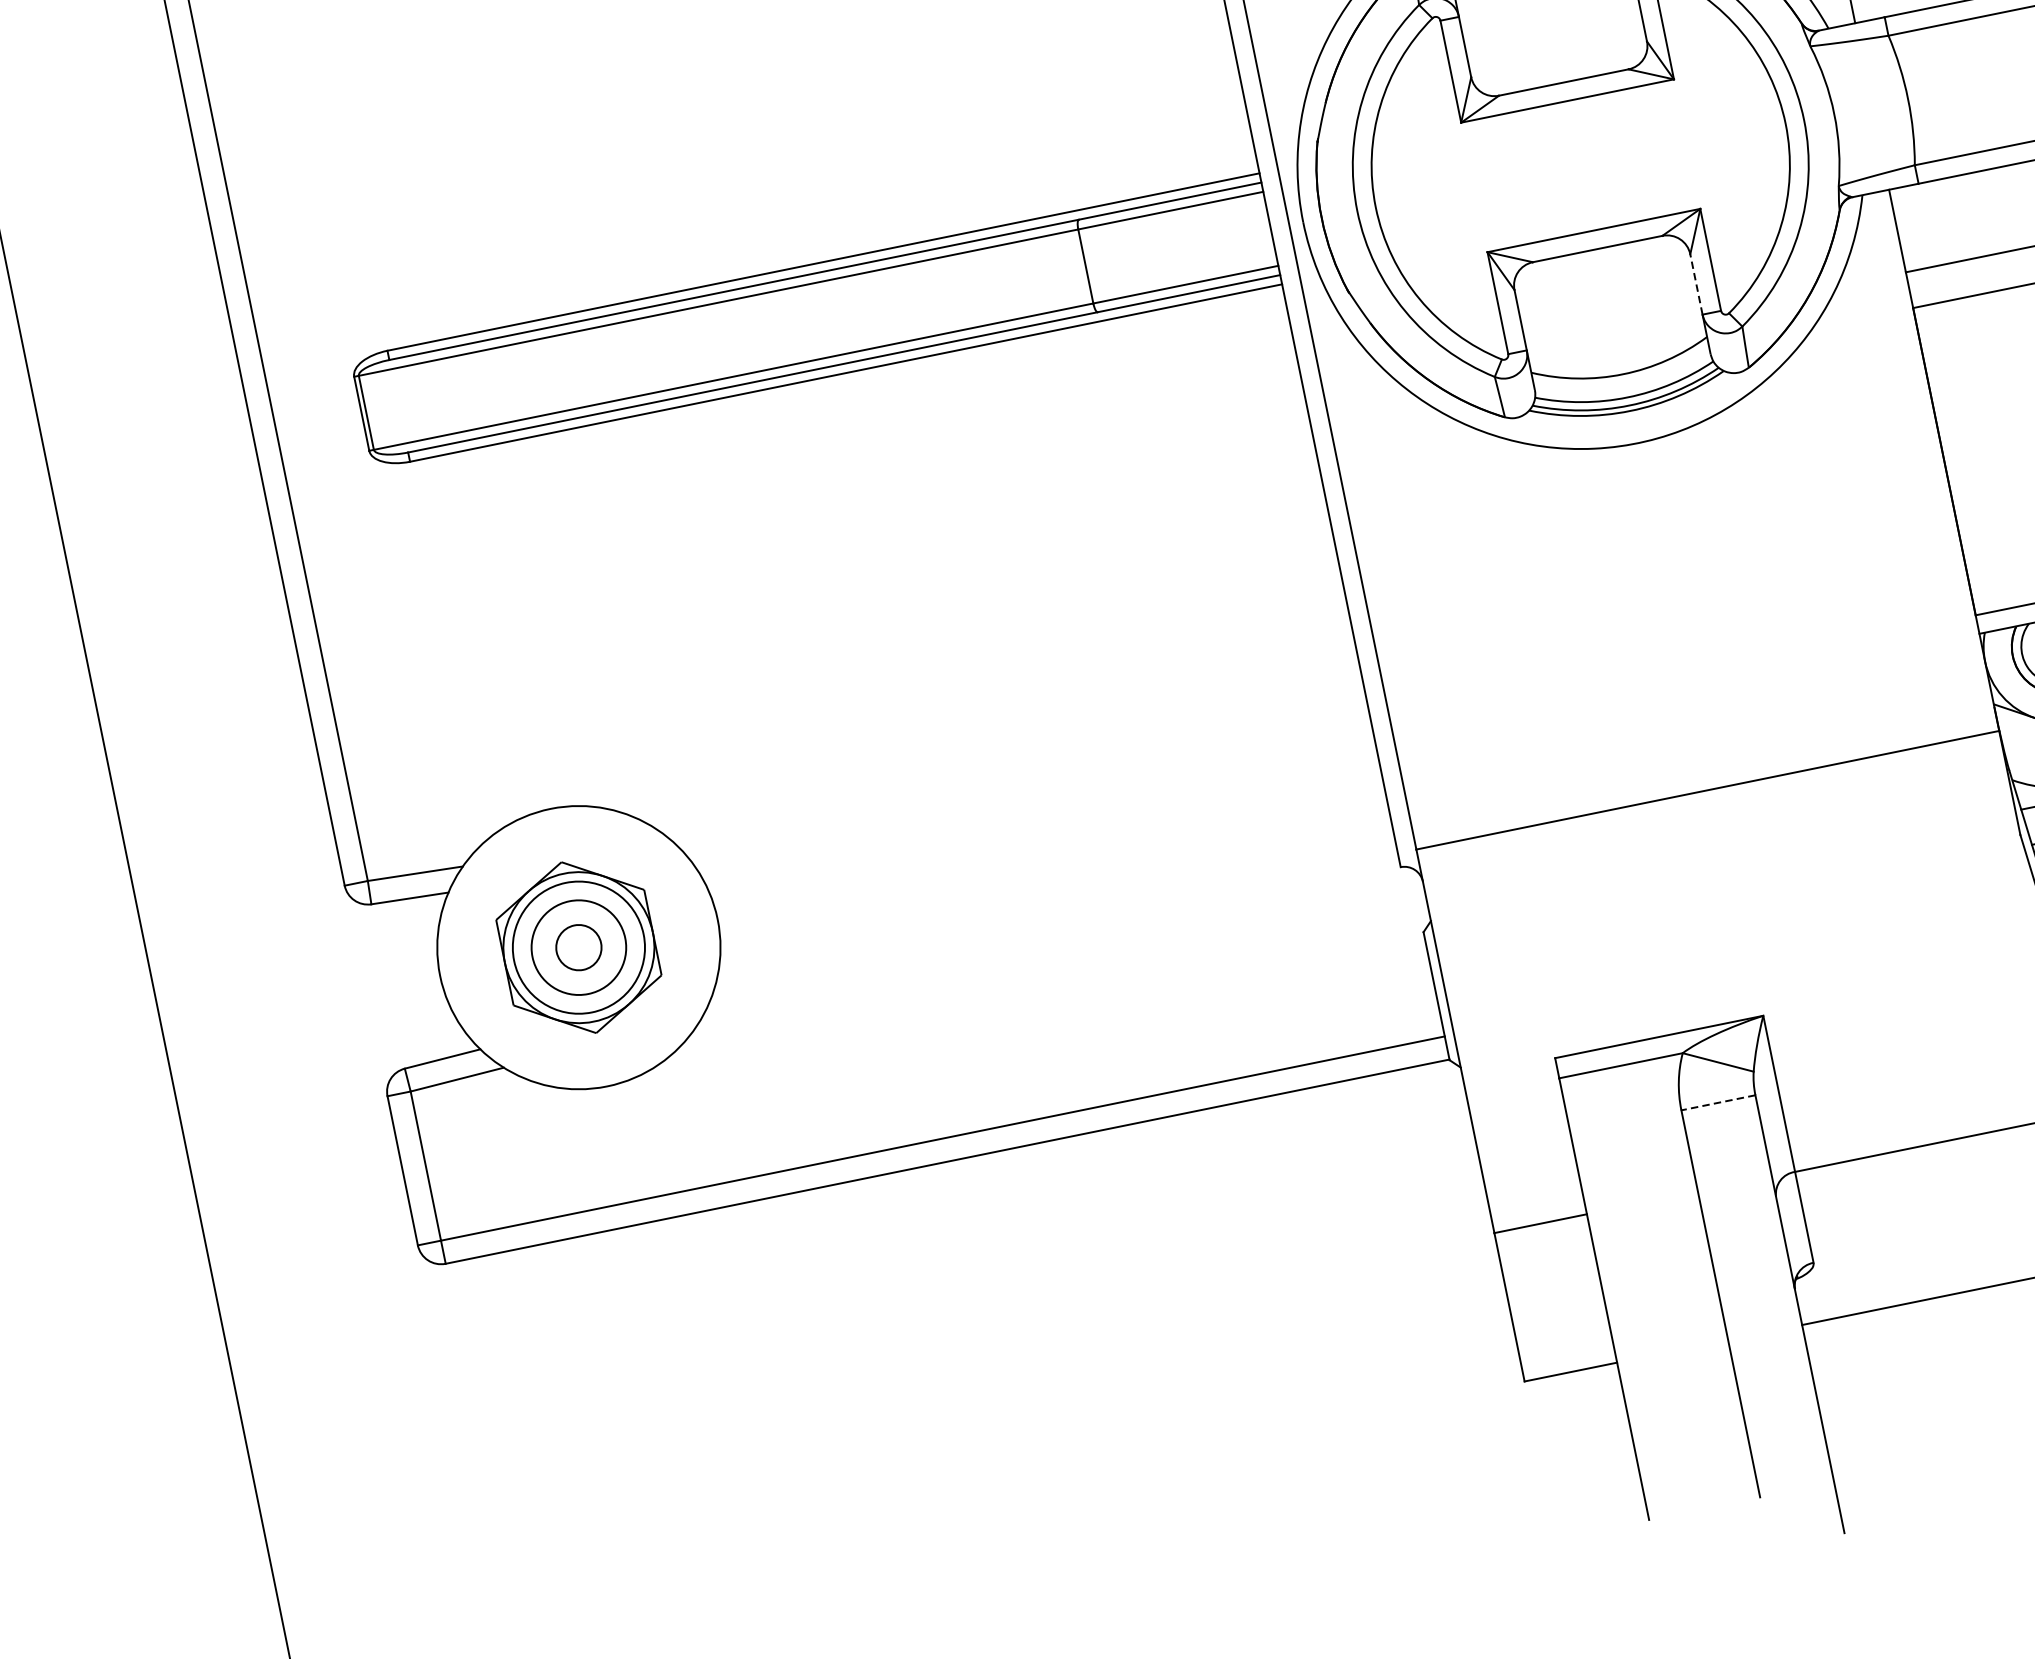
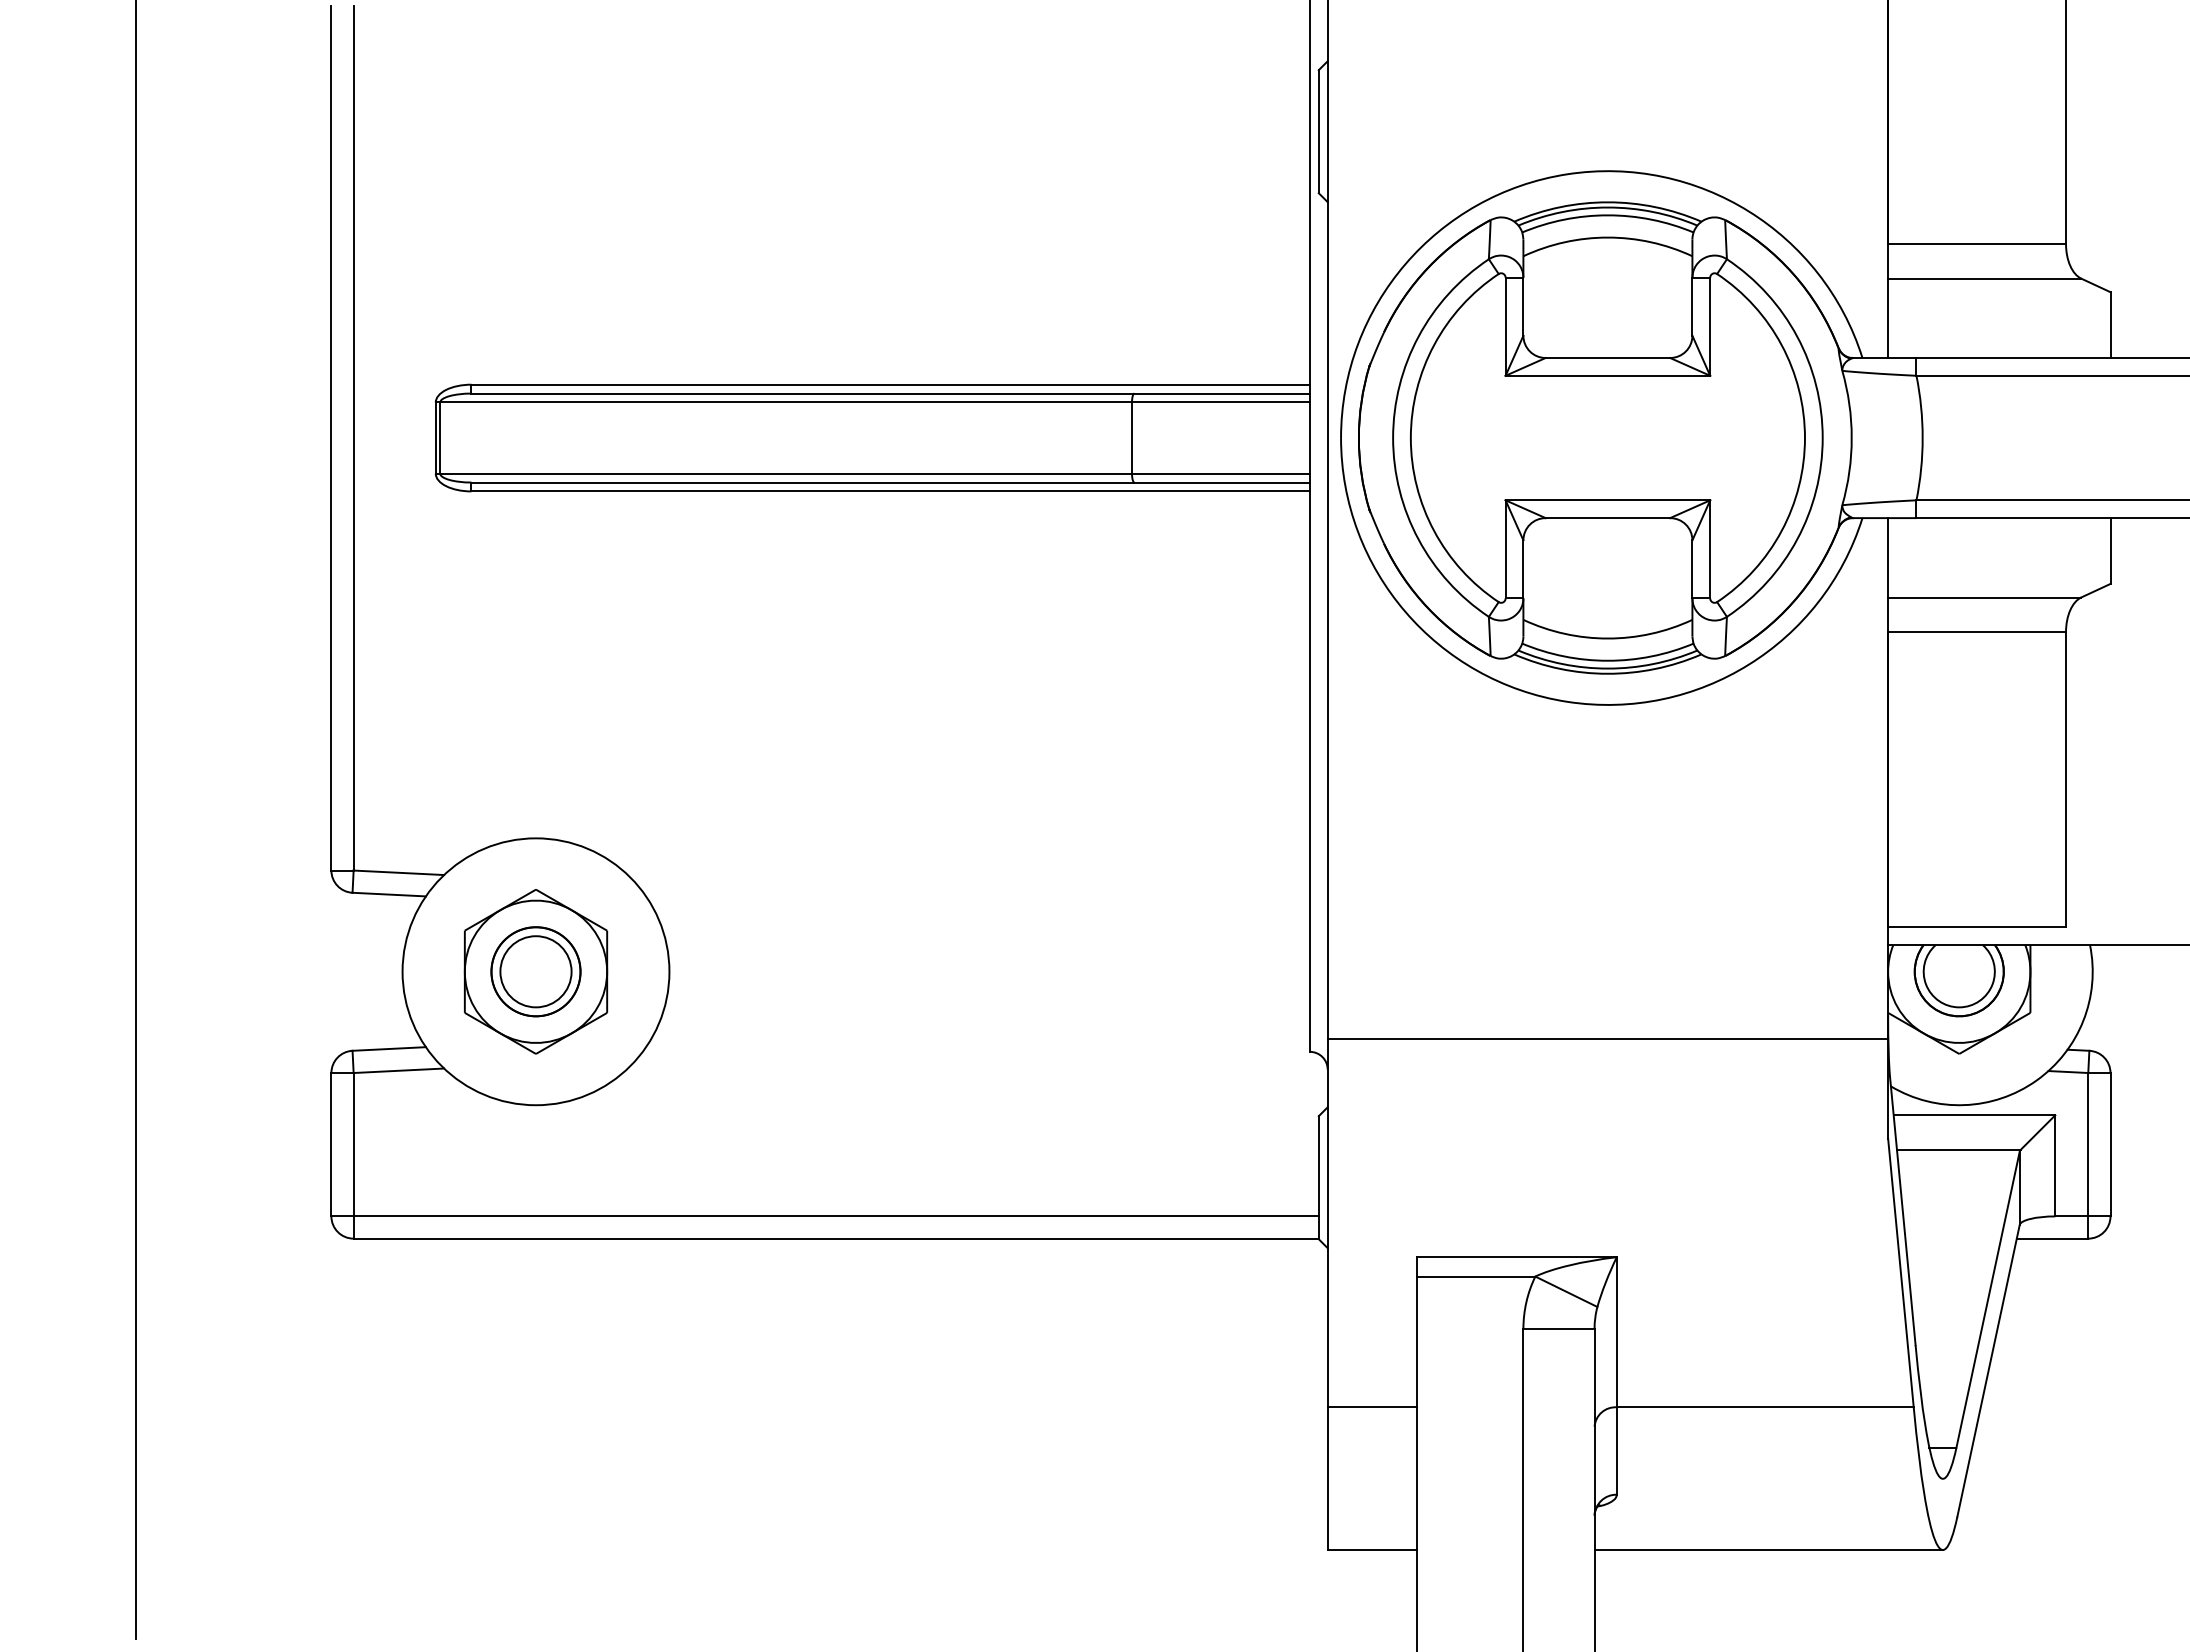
line: (1696, 283) -> (1692, 568), dashed -> solid
circle: (578, 947) -> (535, 971), size x0.71
circle: (578, 947) -> (535, 971), size x1.67
line: (1717, 1103) -> (1558, 1329), dashed -> solid

